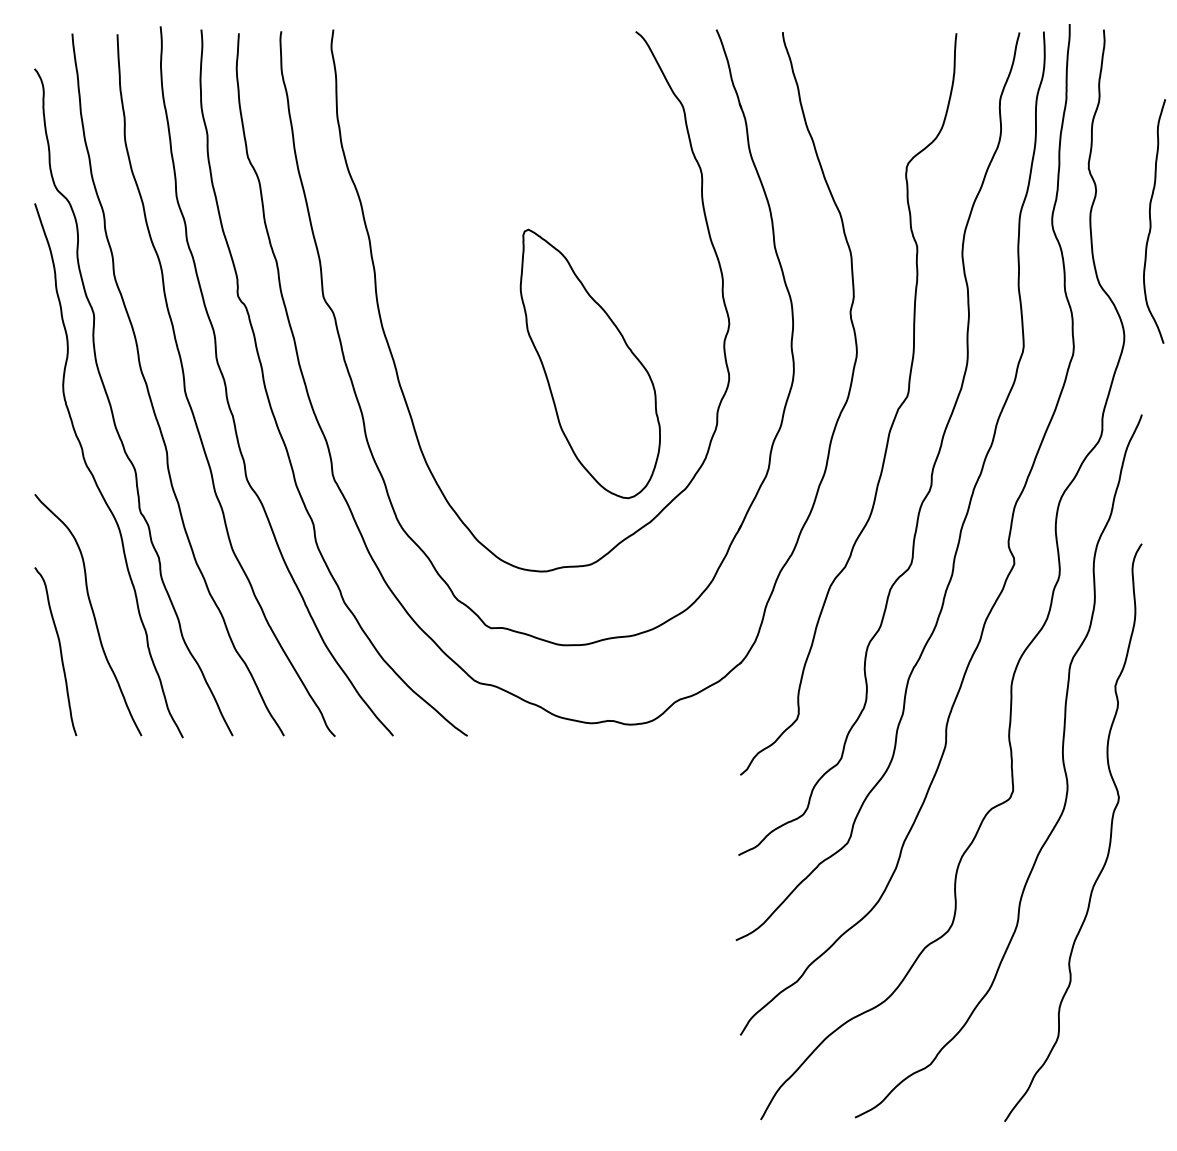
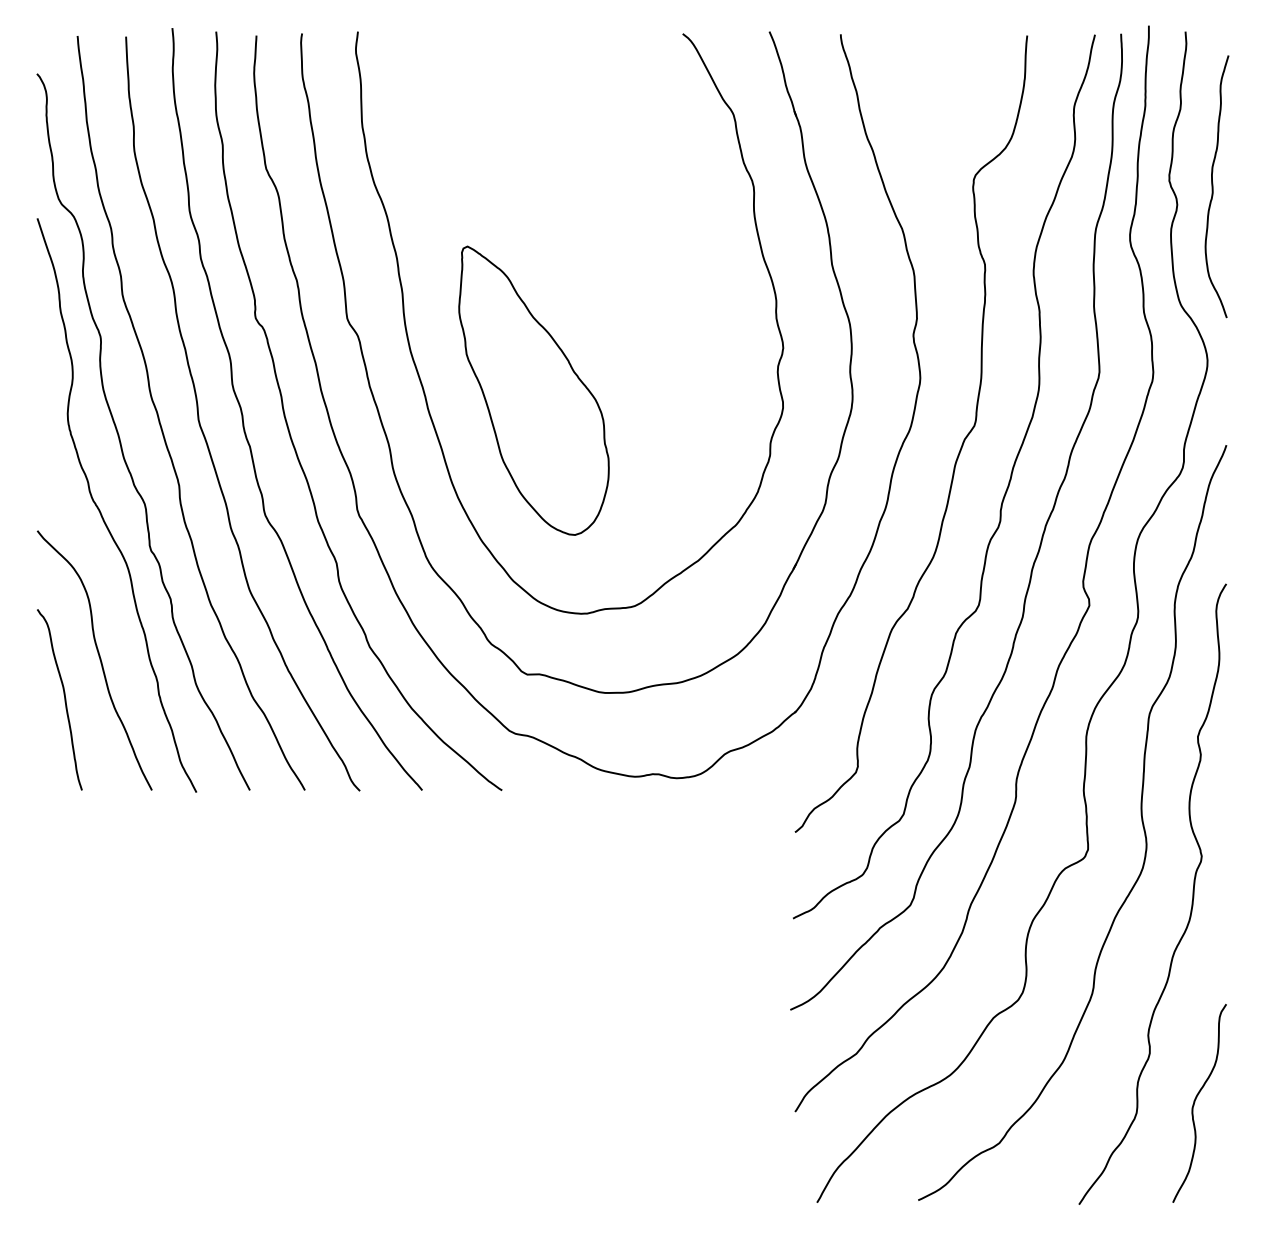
curve: (1151, 221) -> (1213, 186), moved
part: (589, 363) -> (533, 390), moved
curve: (1113, 1026) -> (1195, 1102), added

